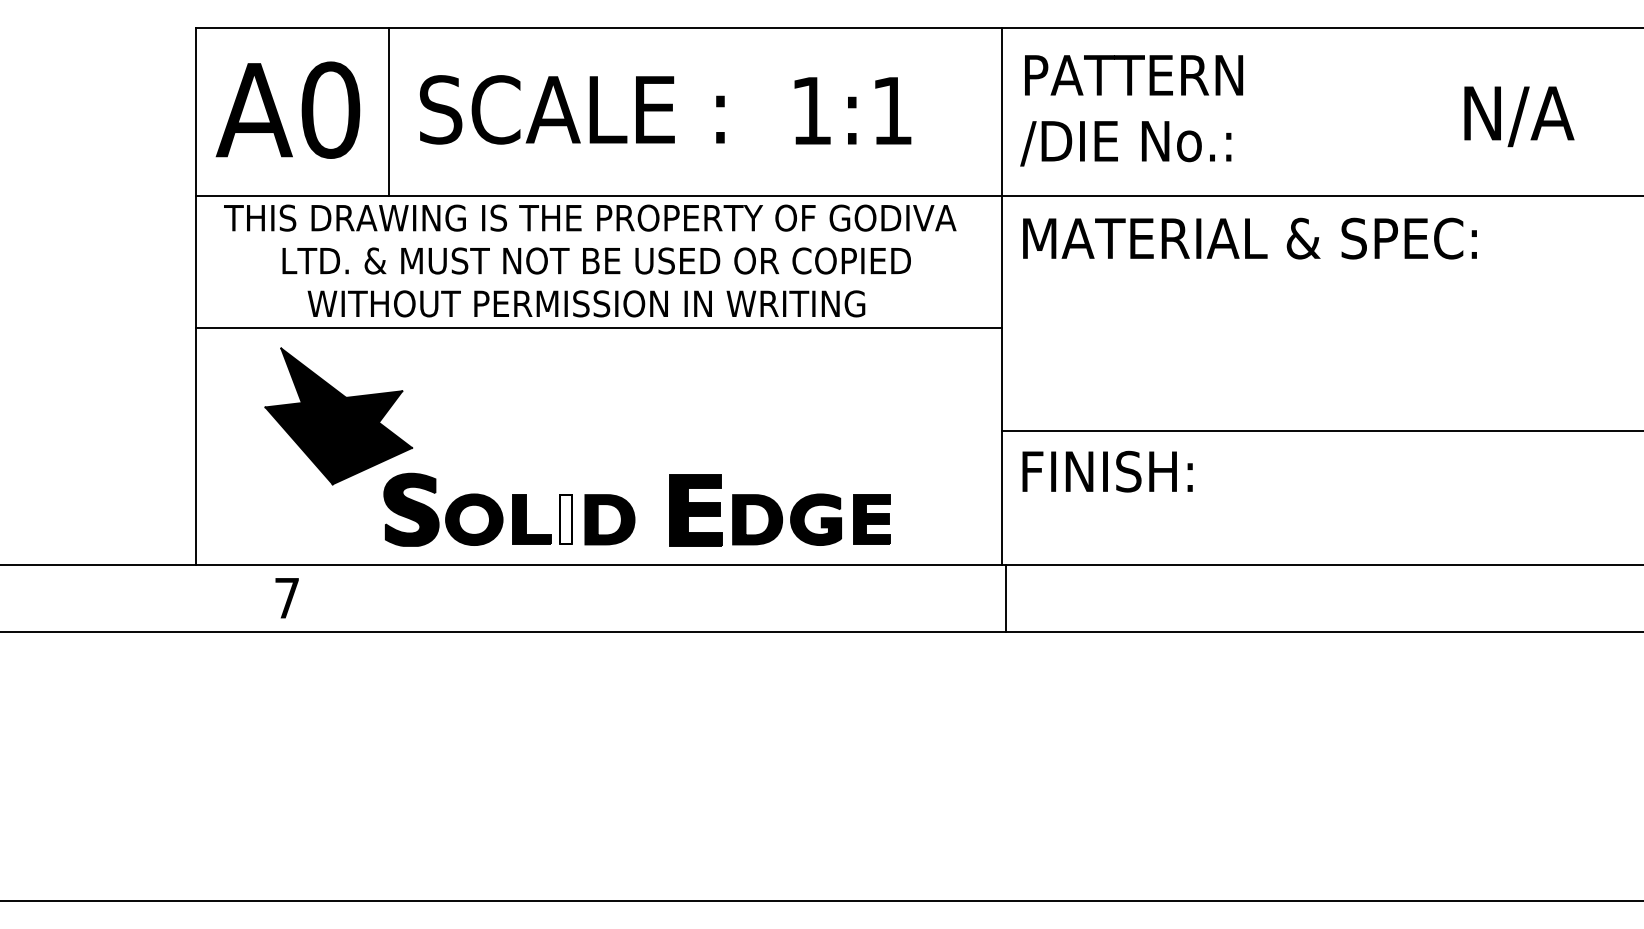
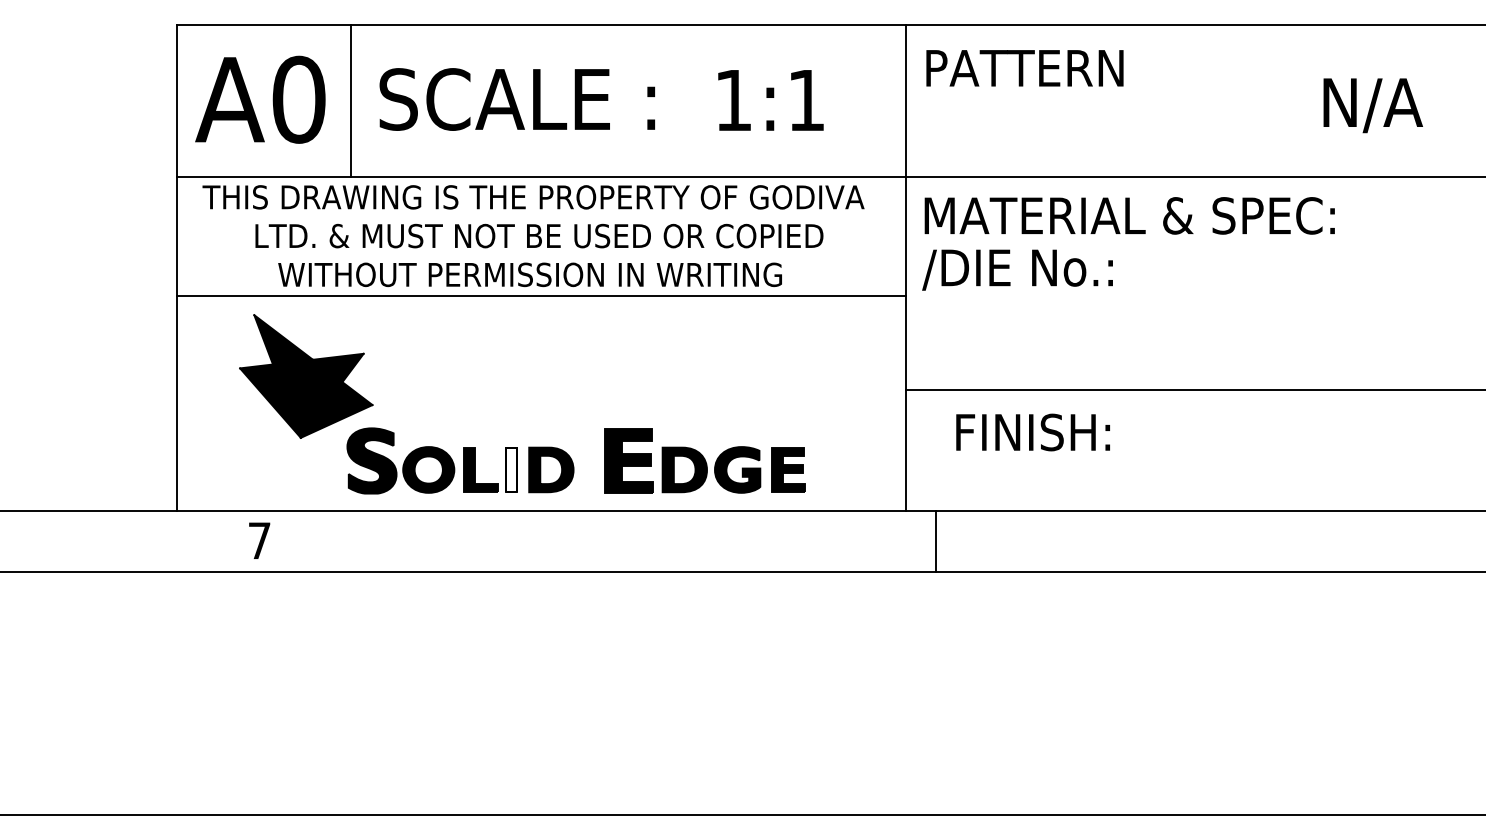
text: (1125, 143) -> (1017, 269), moved
text: (1106, 471) -> (1032, 432), moved
line: (1006, 598) -> (936, 541), moved

